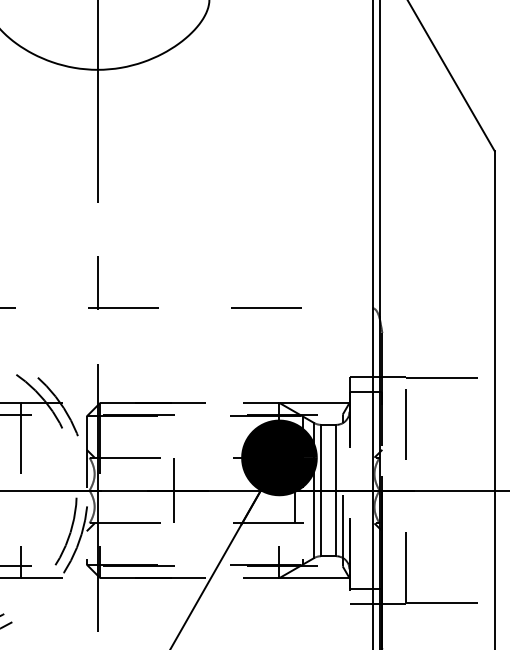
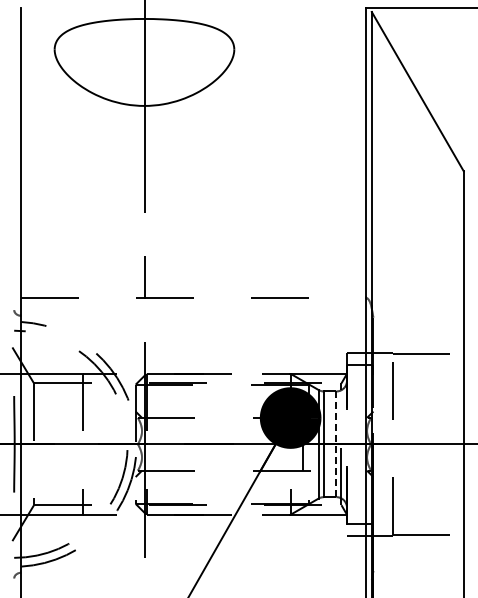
line: (174, 489) -> (206, 443), removed
line: (336, 490) -> (336, 444), solid -> dashed

